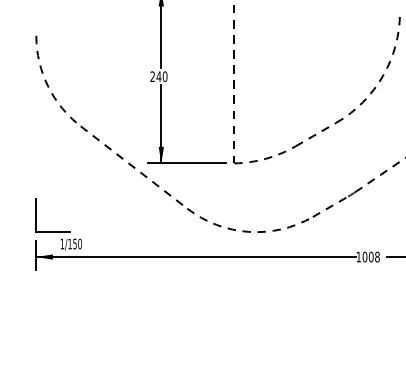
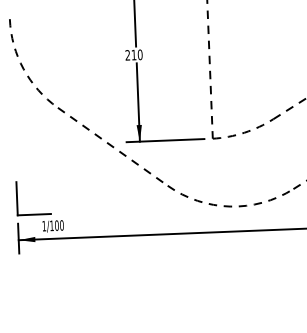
text: (158, 76) -> (133, 54), 240 -> 210
text: (74, 243) -> (56, 225), 1/150 -> 1/100

